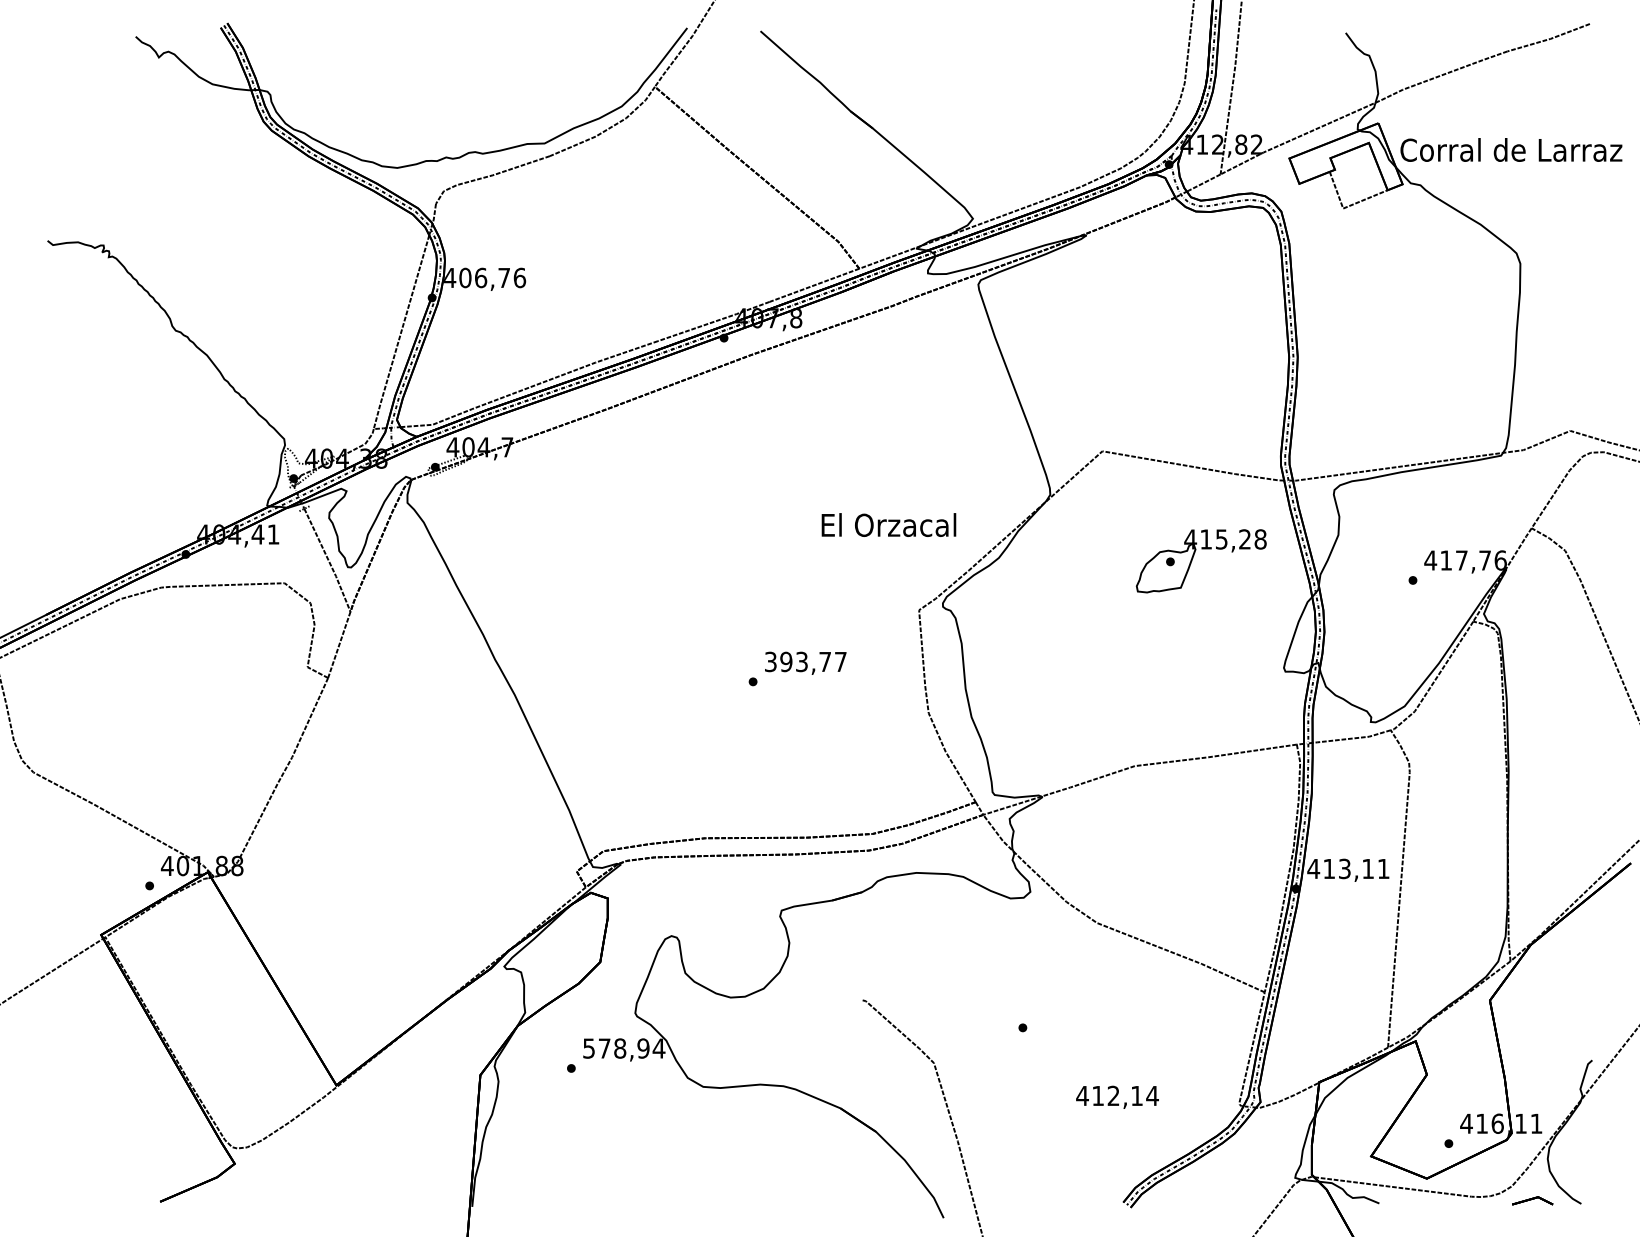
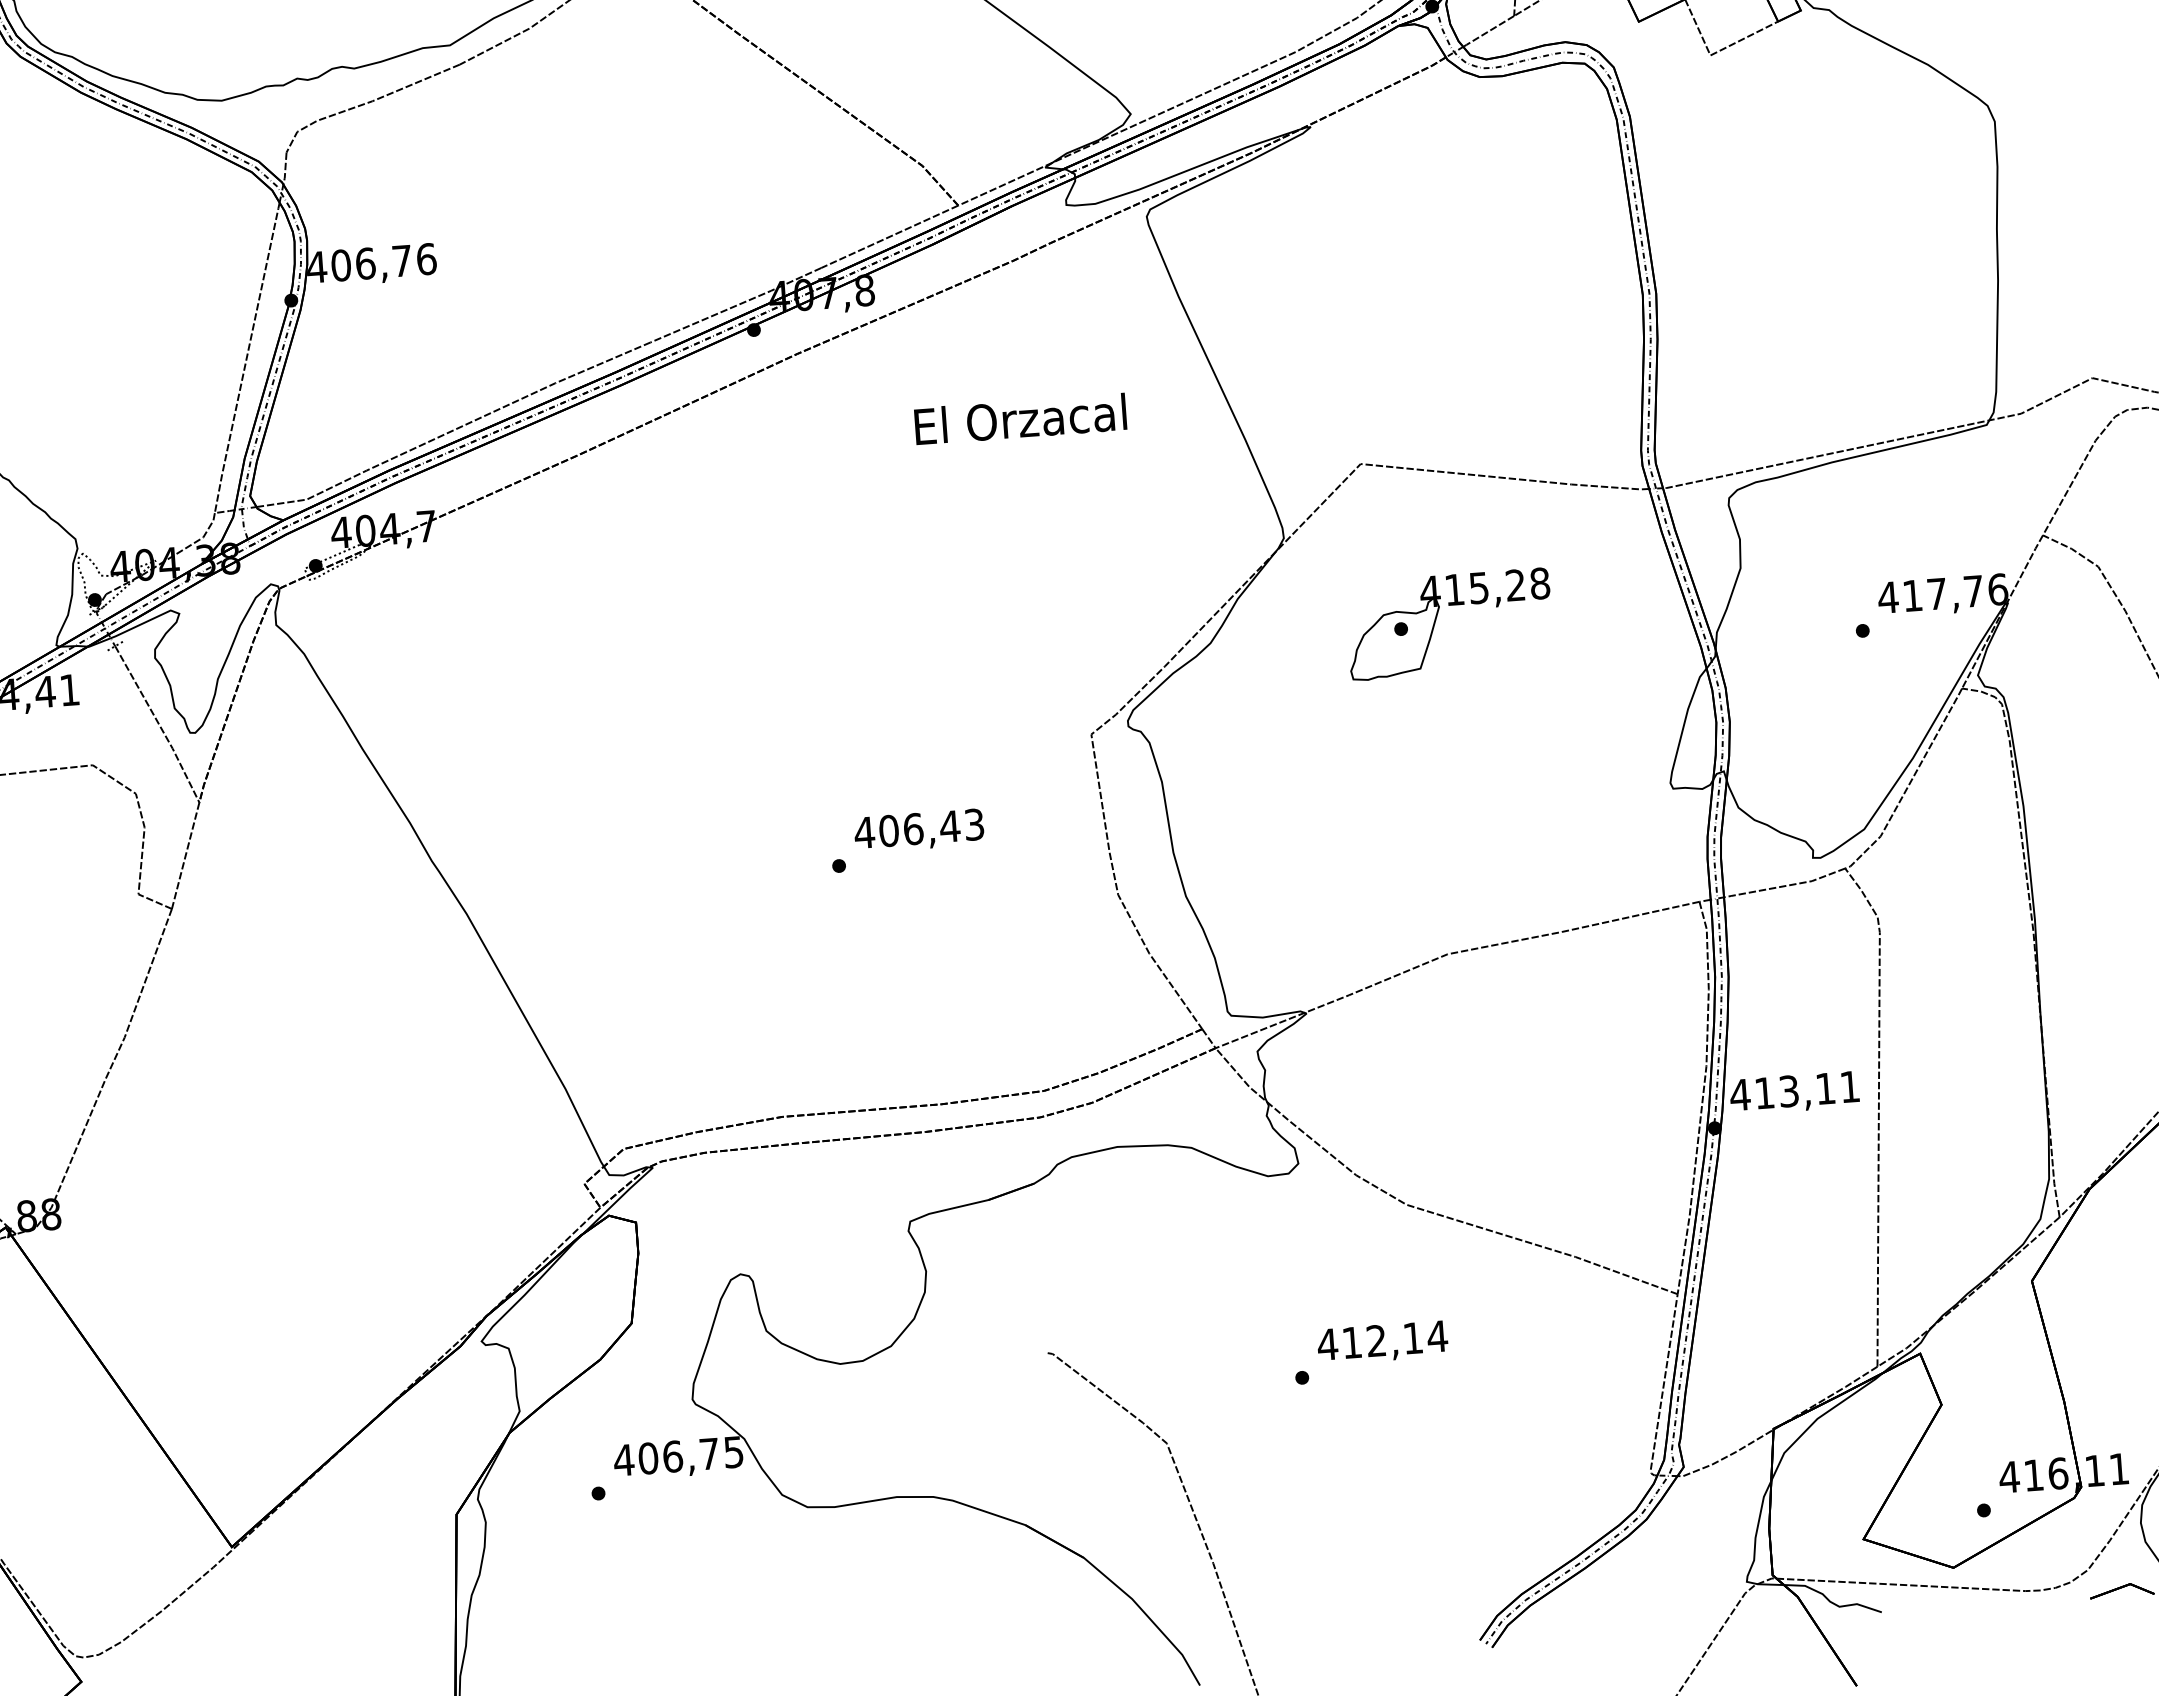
text: (888, 524) -> (1019, 418), moved
part: (1193, 558) -> (1436, 621), moved
text: (805, 661) -> (918, 828), 393,77 -> 406,43
text: (623, 1048) -> (678, 1456), 578,94 -> 406,75
text: (1117, 1096) -> (1382, 1341), moved

